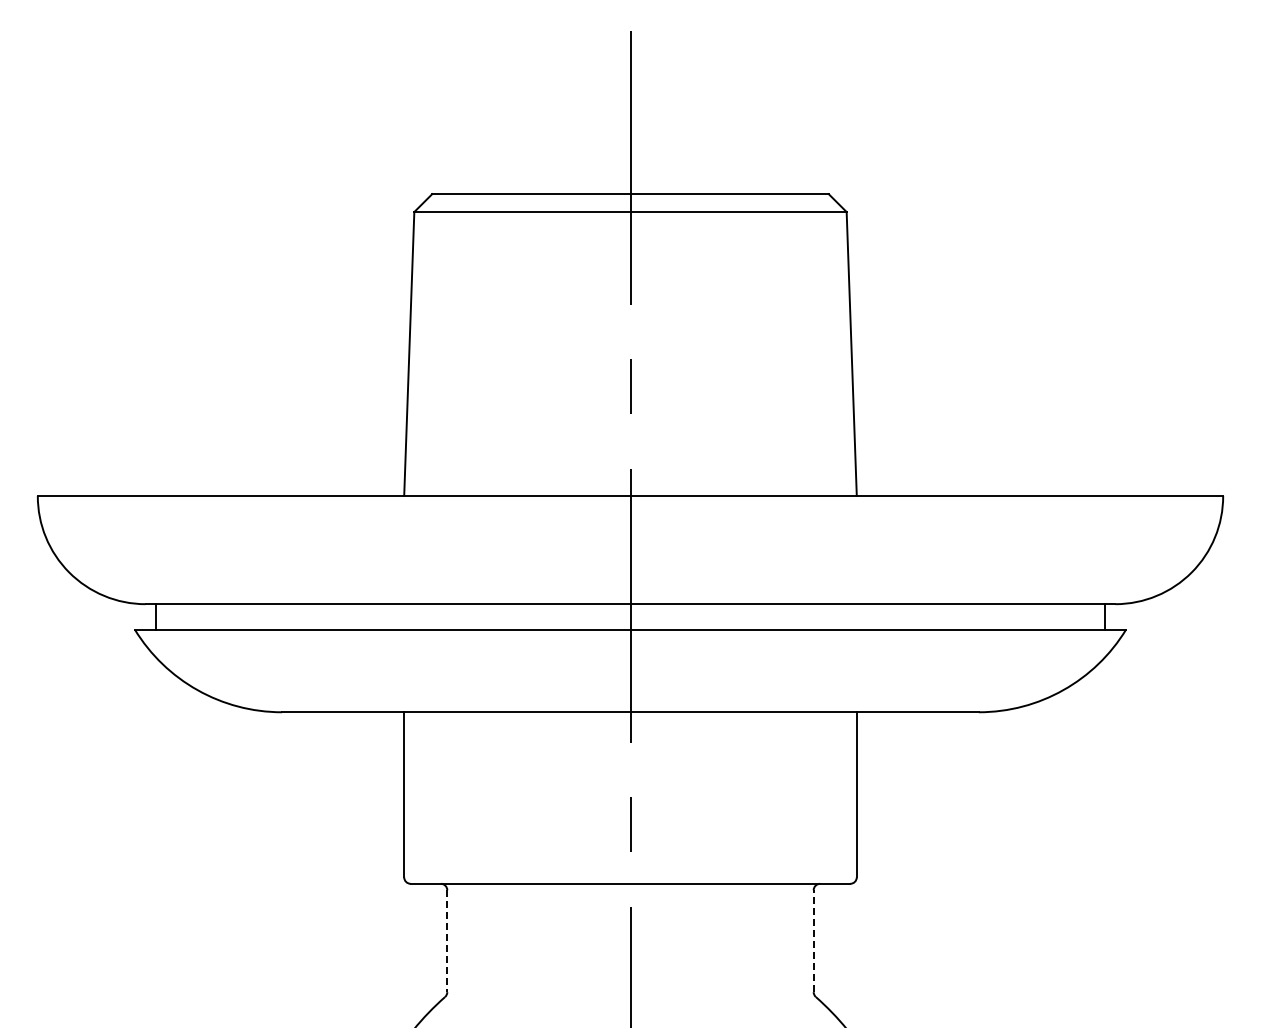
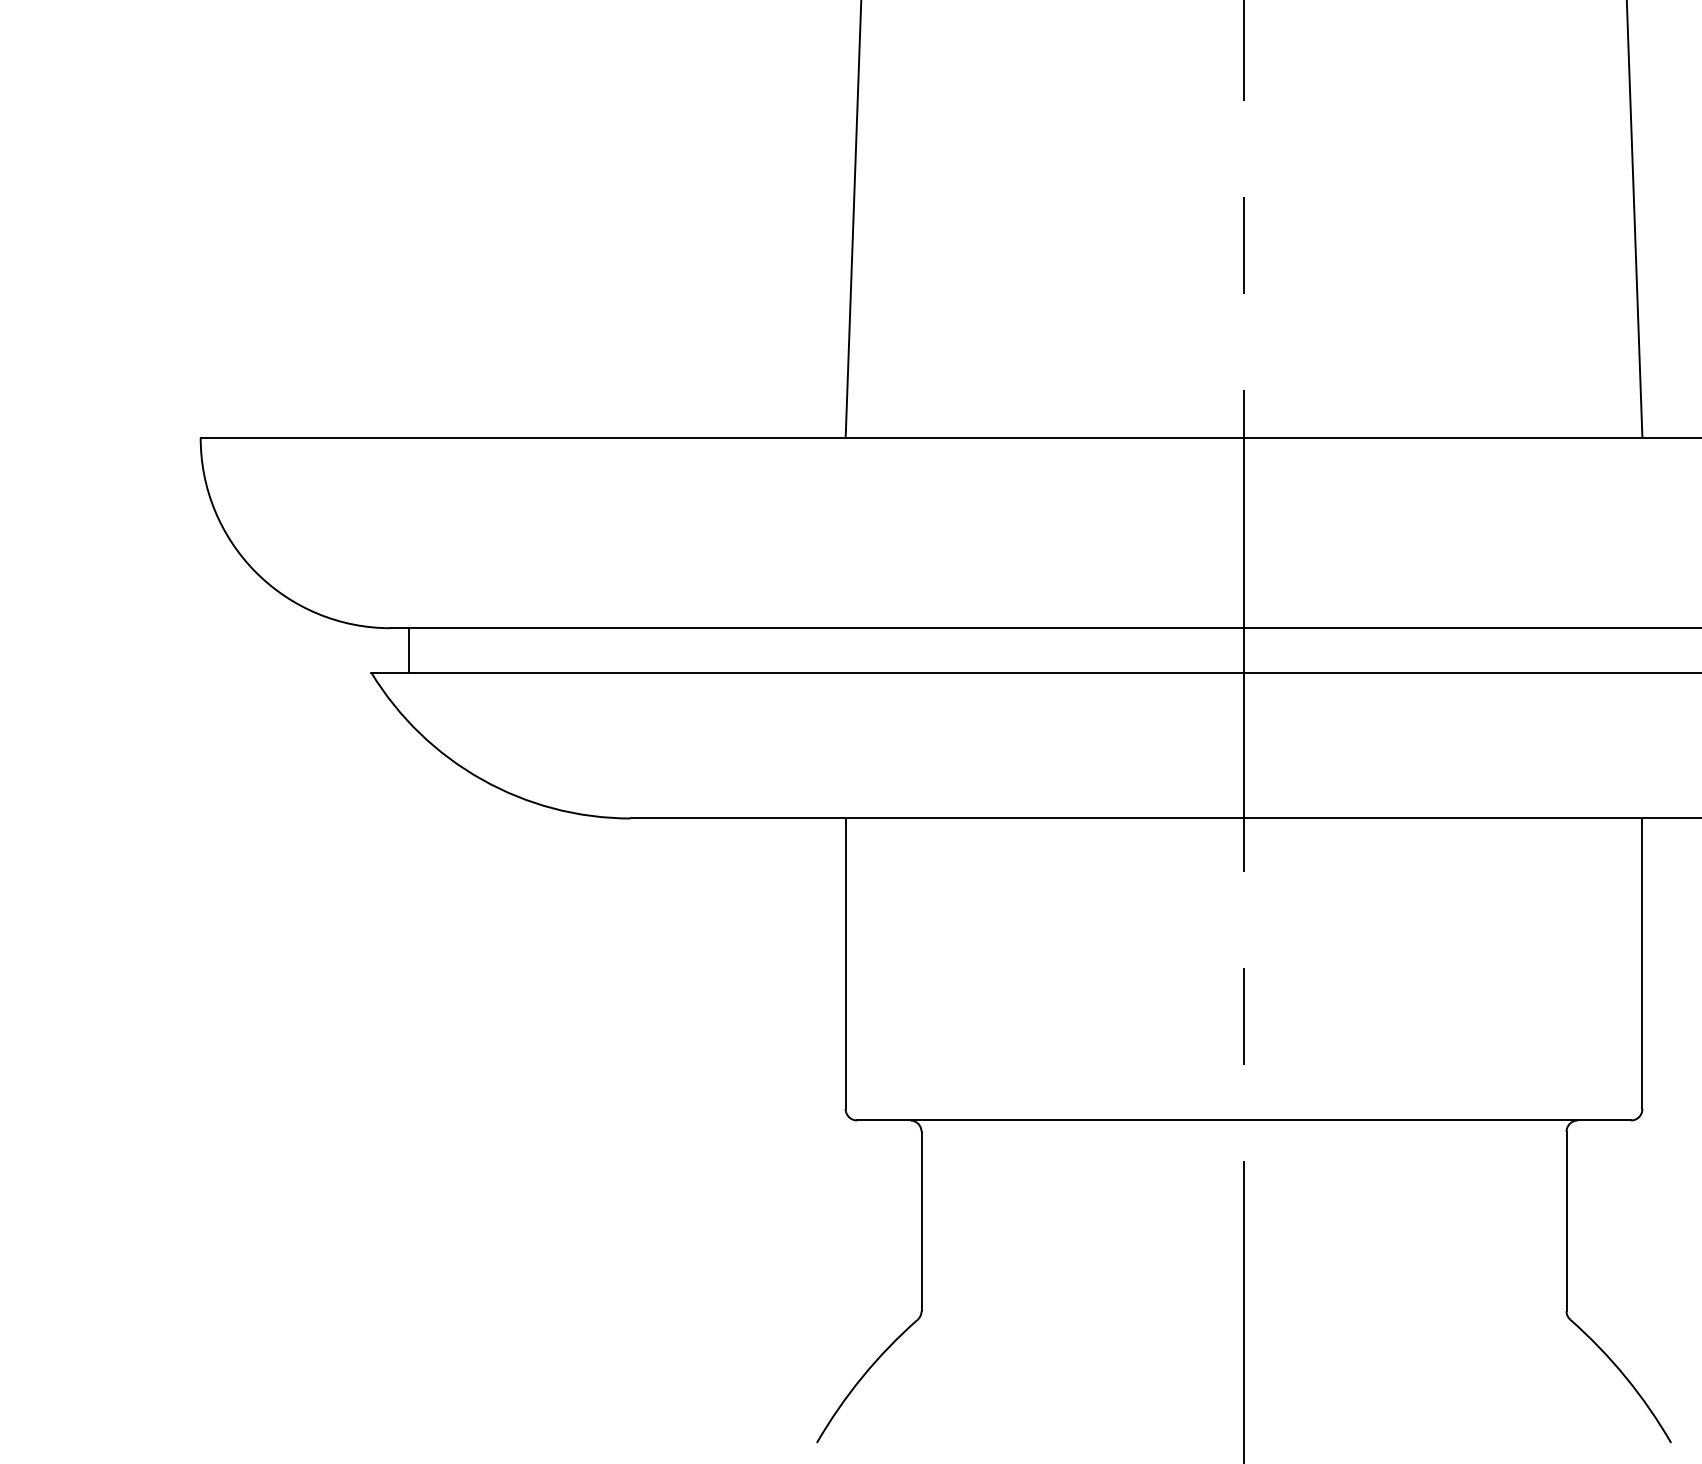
line: (447, 941) -> (921, 1222), dashed -> solid
line: (813, 941) -> (1566, 1222), dashed -> solid

